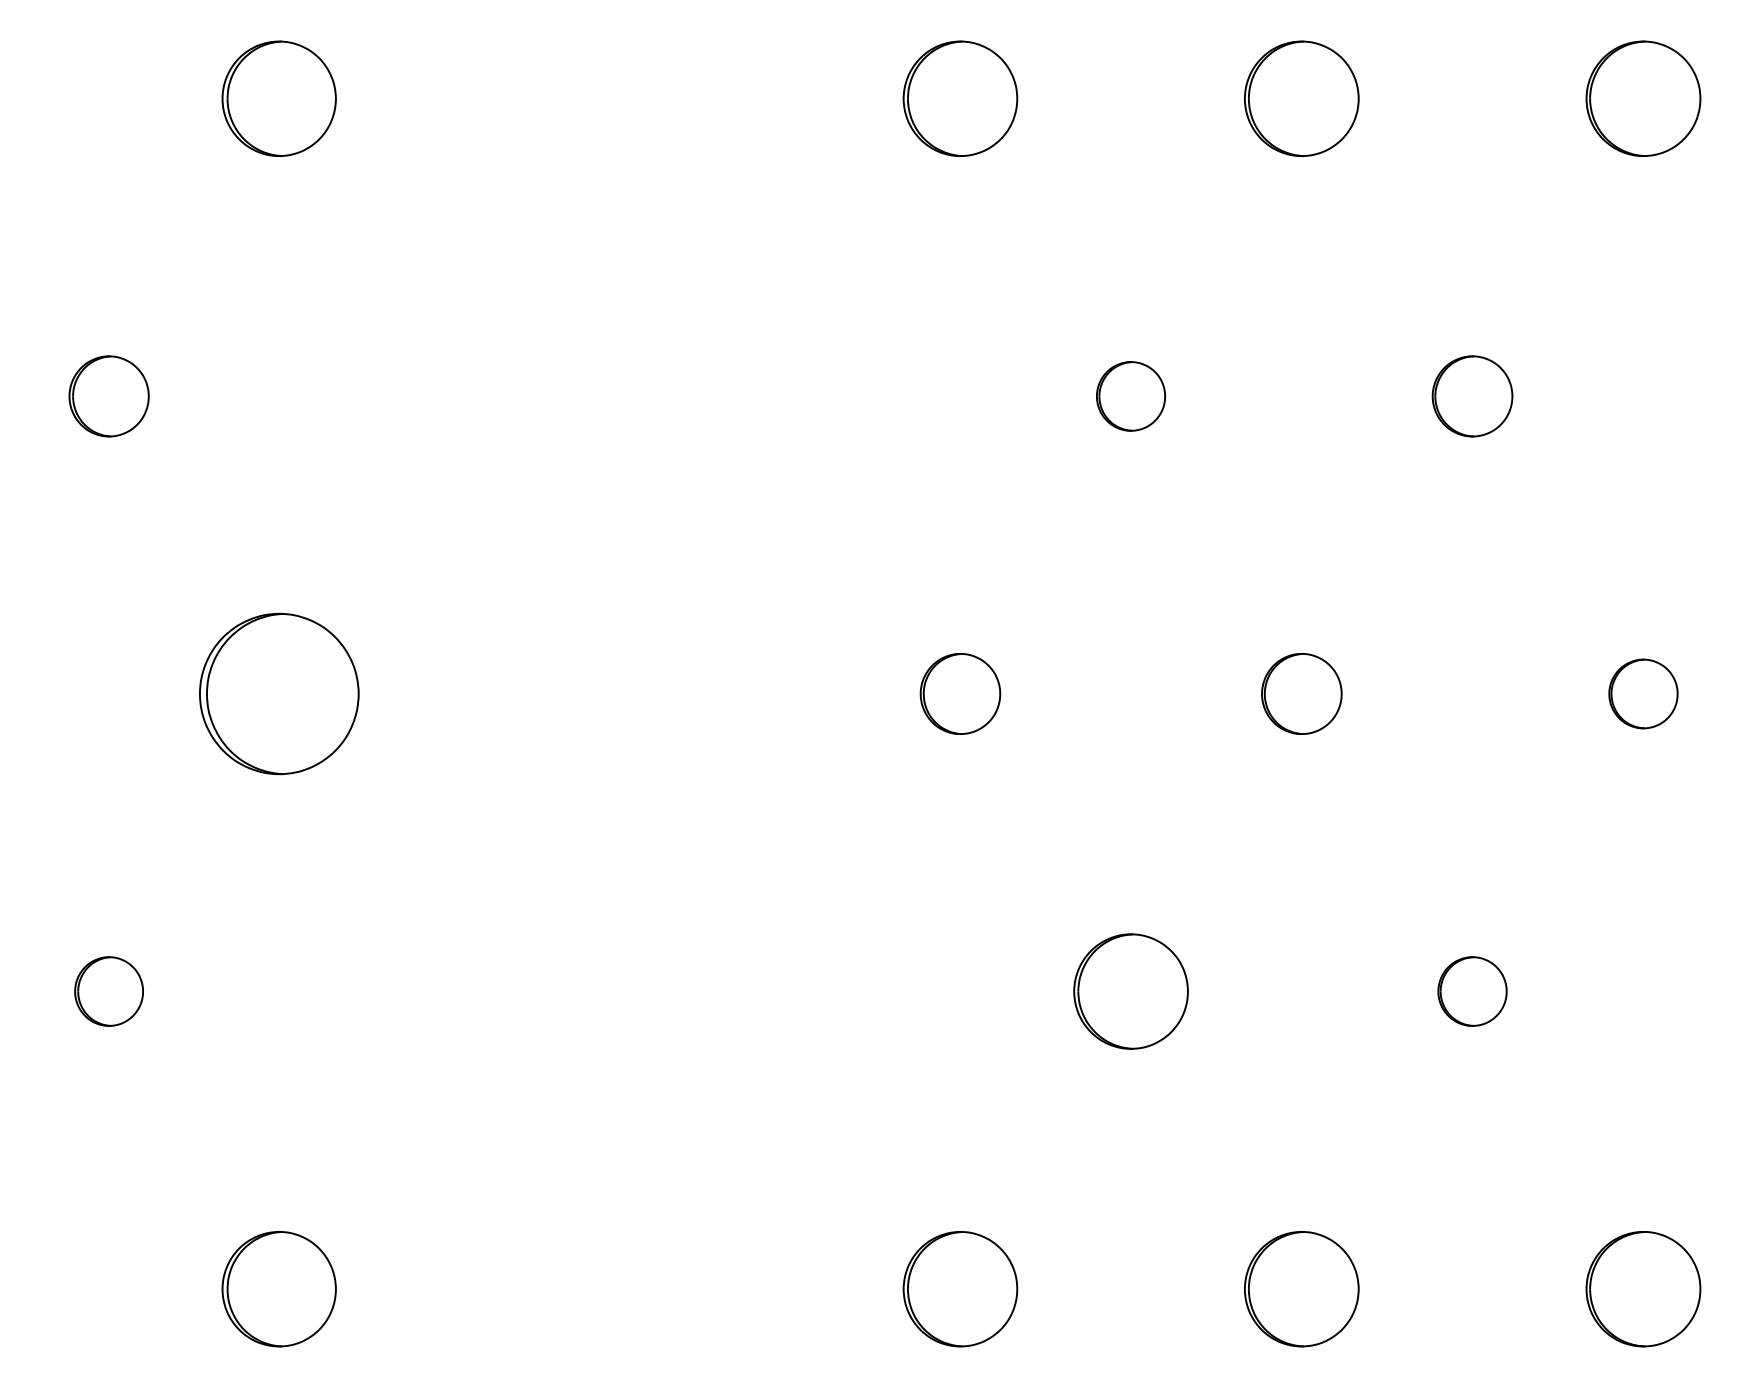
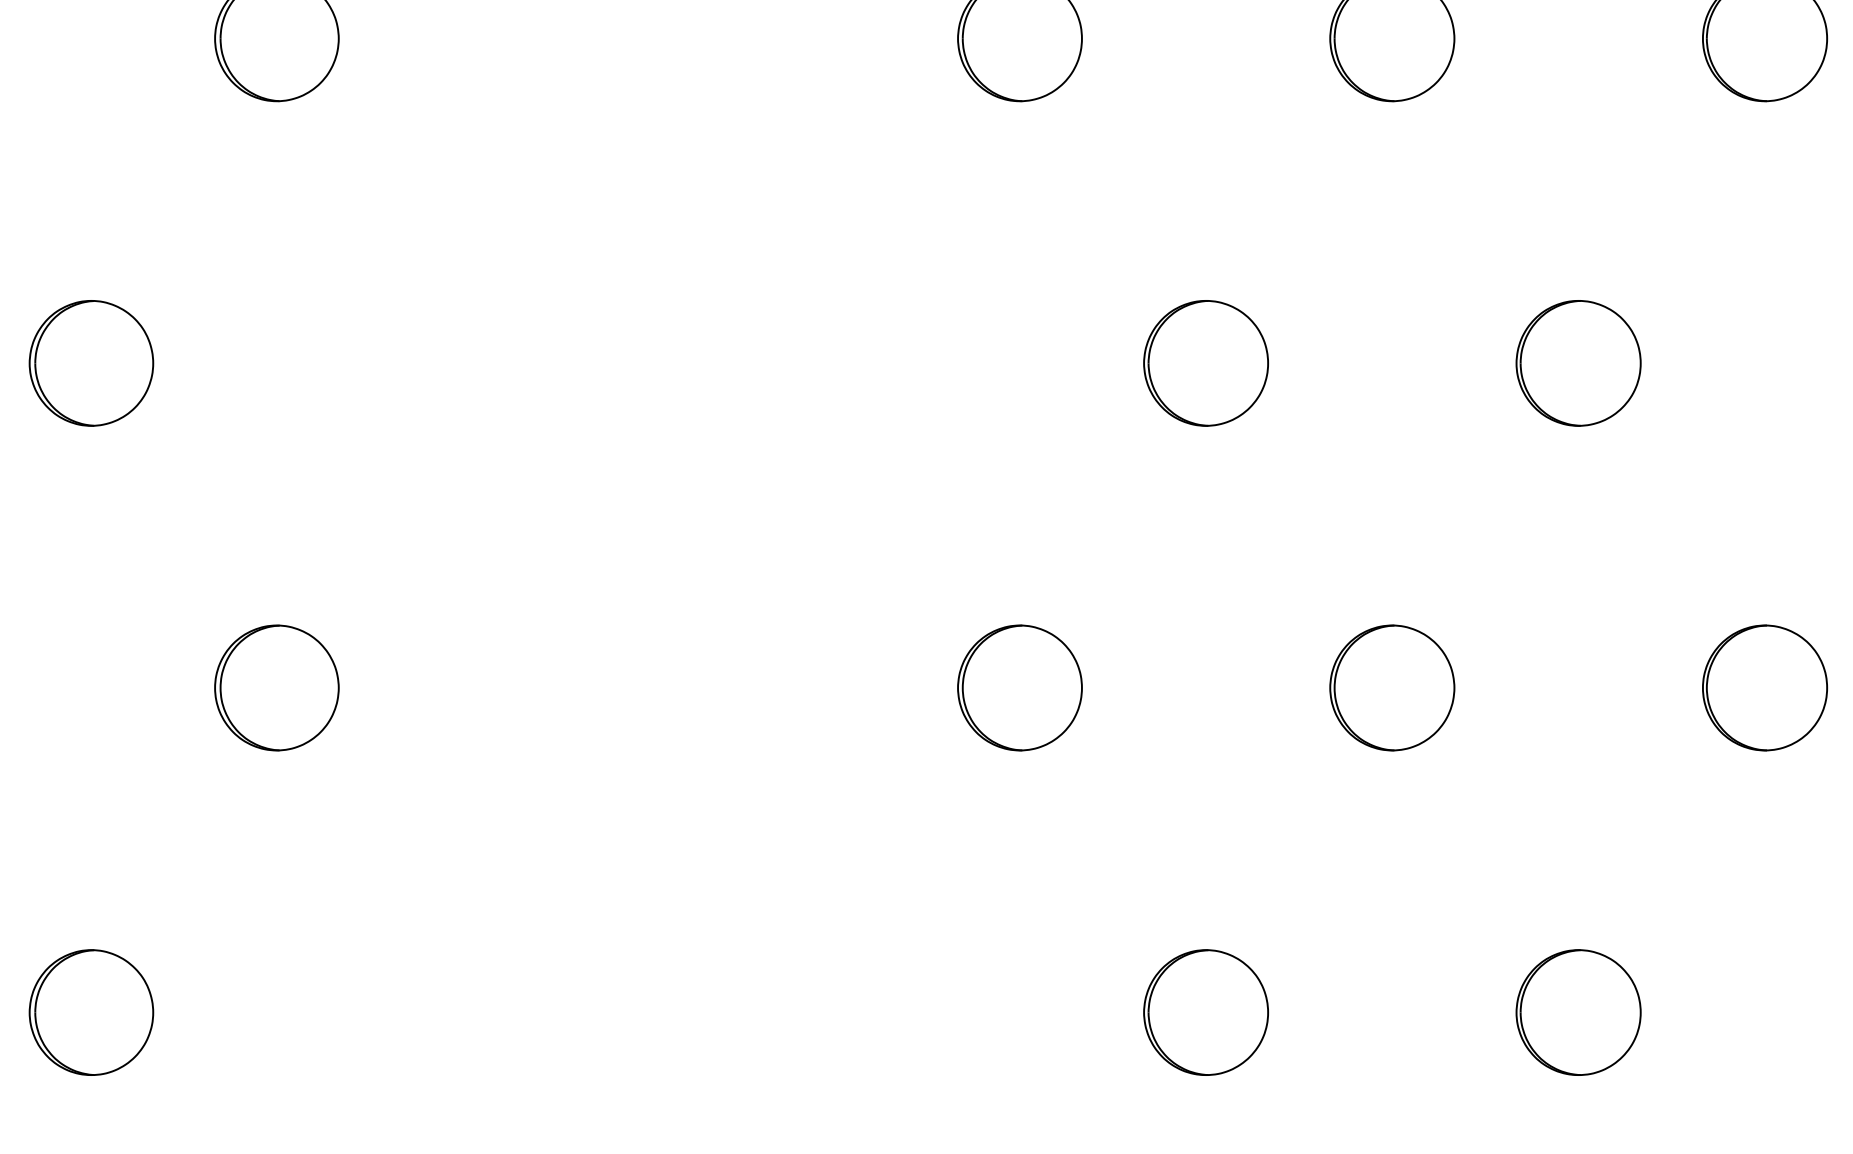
part: (108, 396) -> (90, 363), size x1.43
part: (1130, 396) -> (1205, 363), size x1.67
part: (1472, 396) -> (1578, 363), size x1.43
part: (278, 693) -> (276, 687), size x0.71
part: (960, 693) -> (1020, 687), size x1.43
part: (1301, 693) -> (1392, 687), size x1.43
part: (1643, 693) -> (1765, 687), size x1.67
part: (108, 991) -> (90, 1012), size x1.67
part: (1472, 991) -> (1578, 1012), size x1.67

